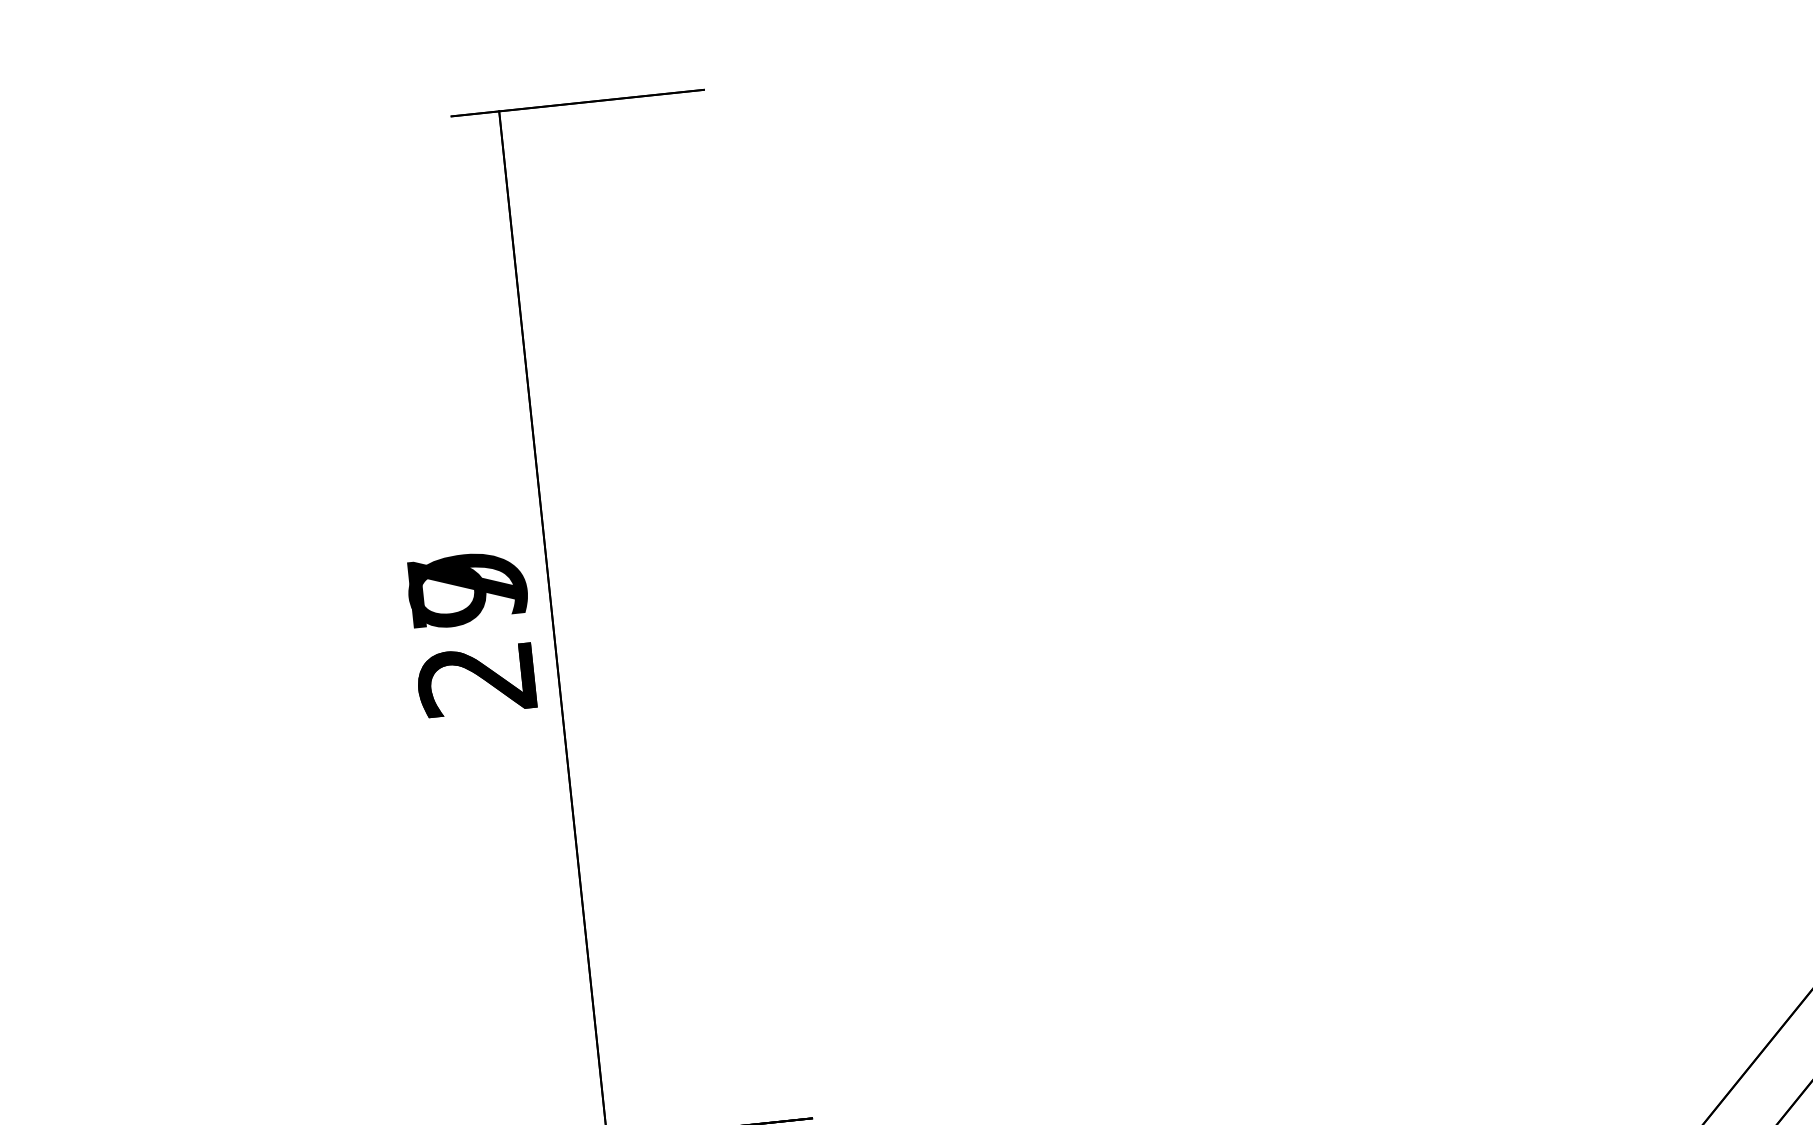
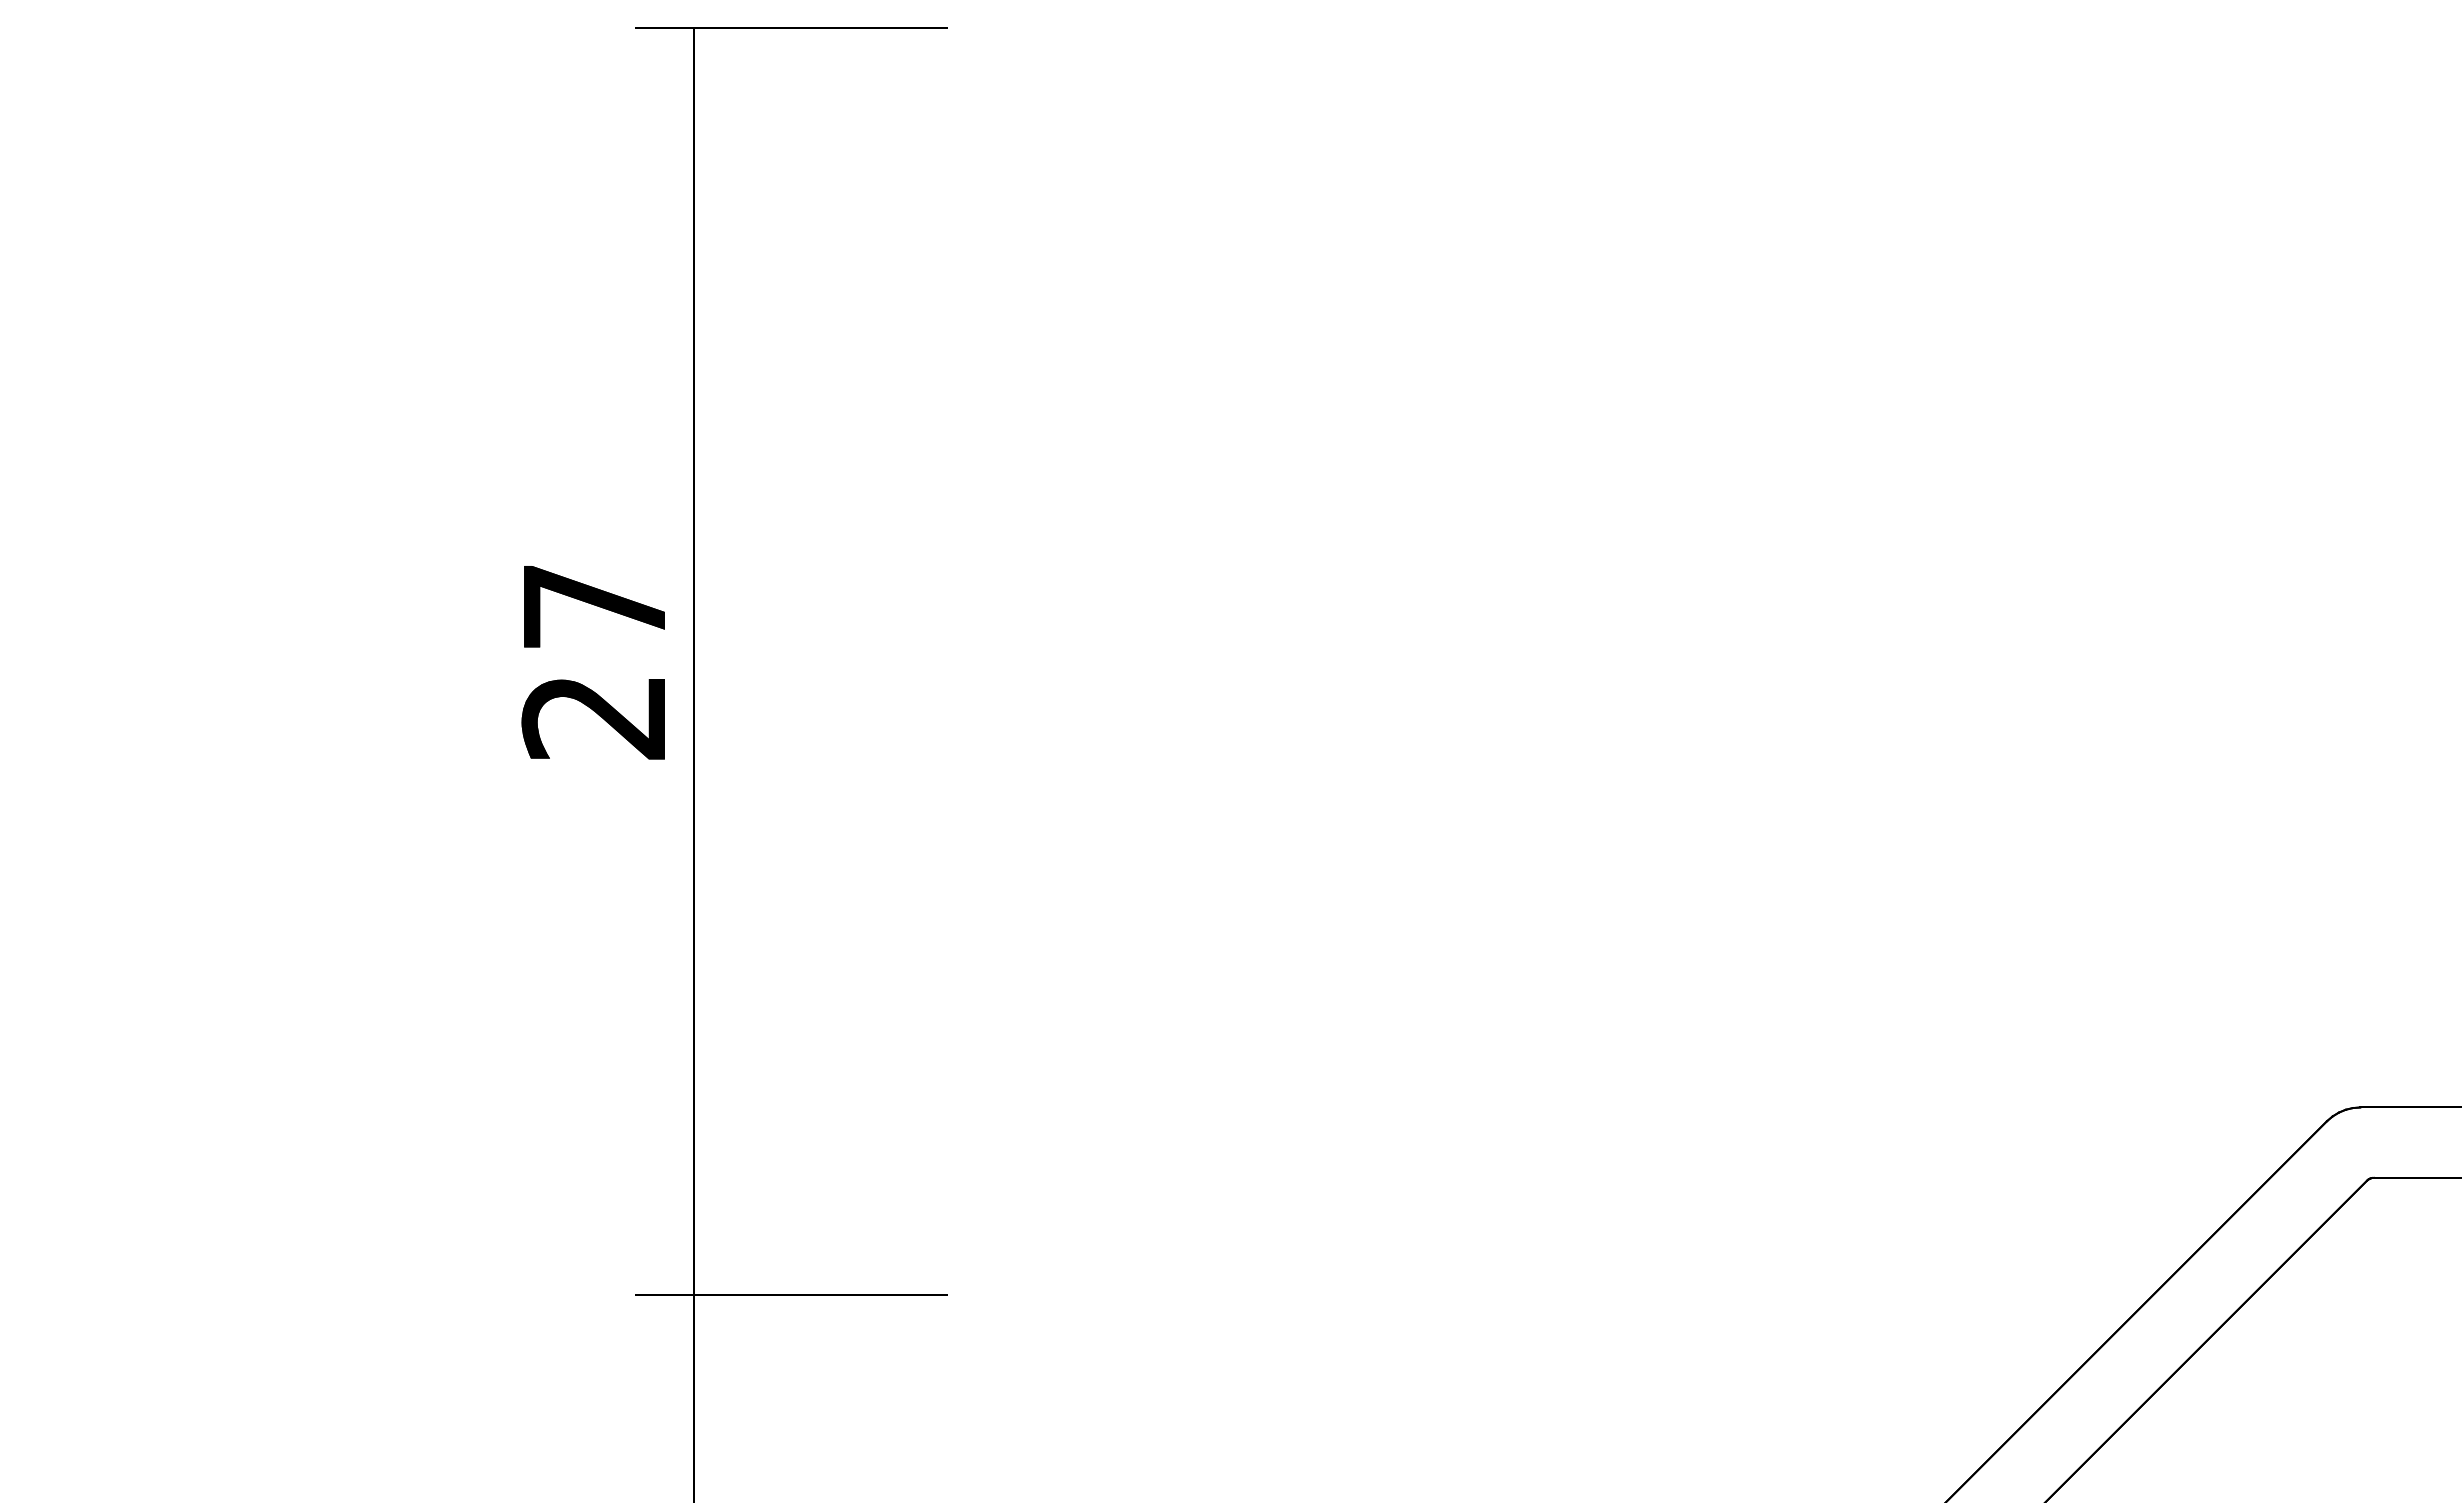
text: (467, 589) -> (594, 606), 29 -> 27

